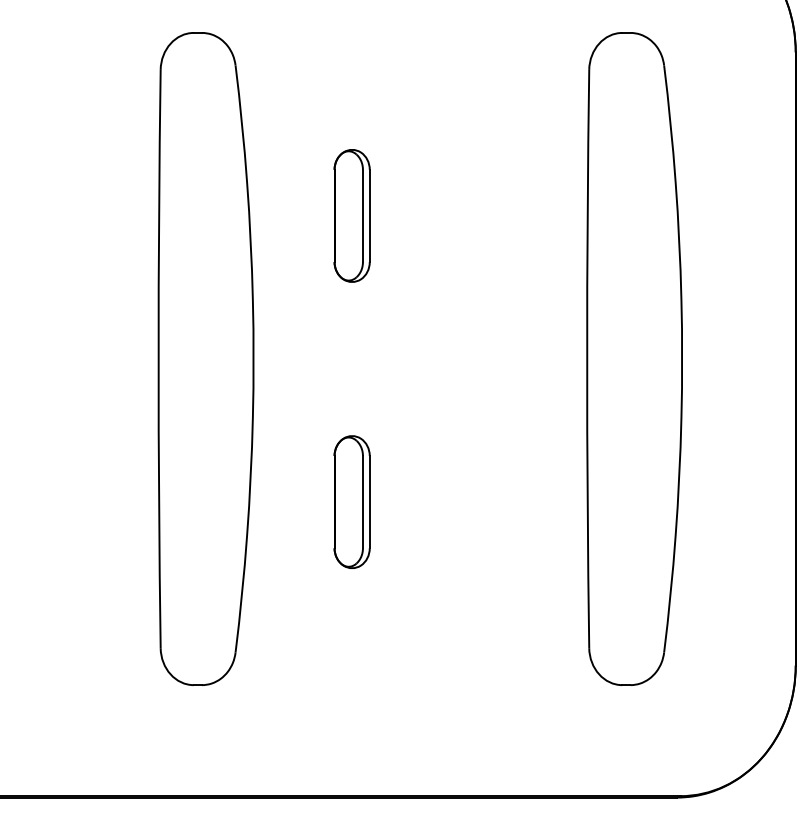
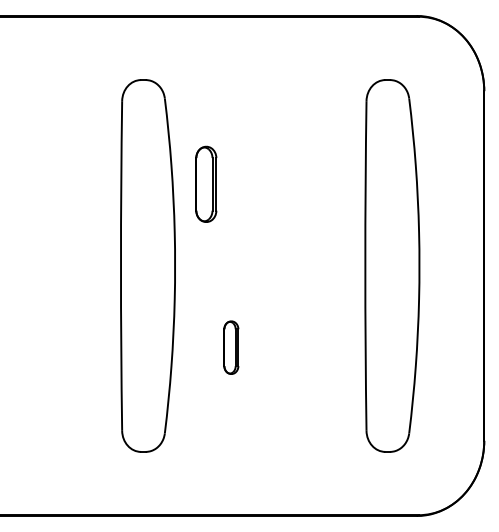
part: (352, 214) -> (206, 183), moved
part: (352, 501) -> (231, 347), size x0.7

